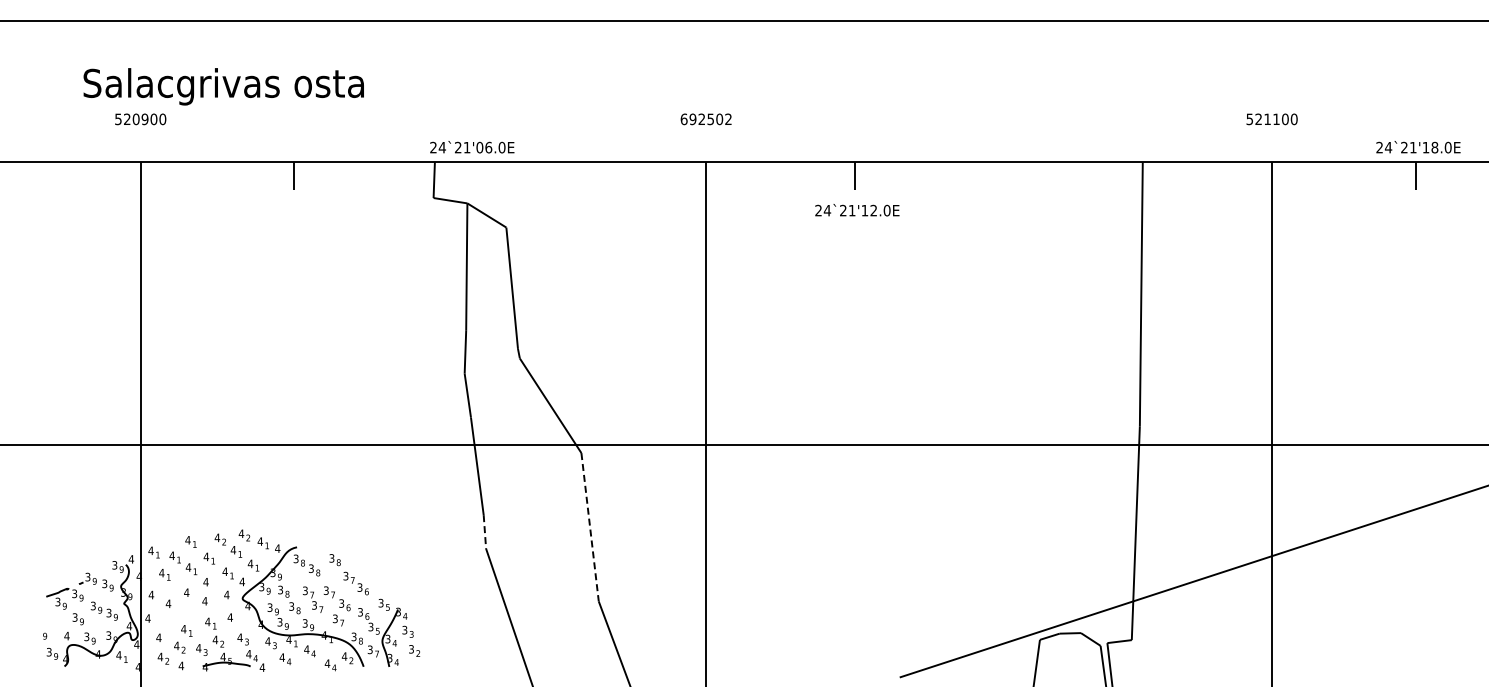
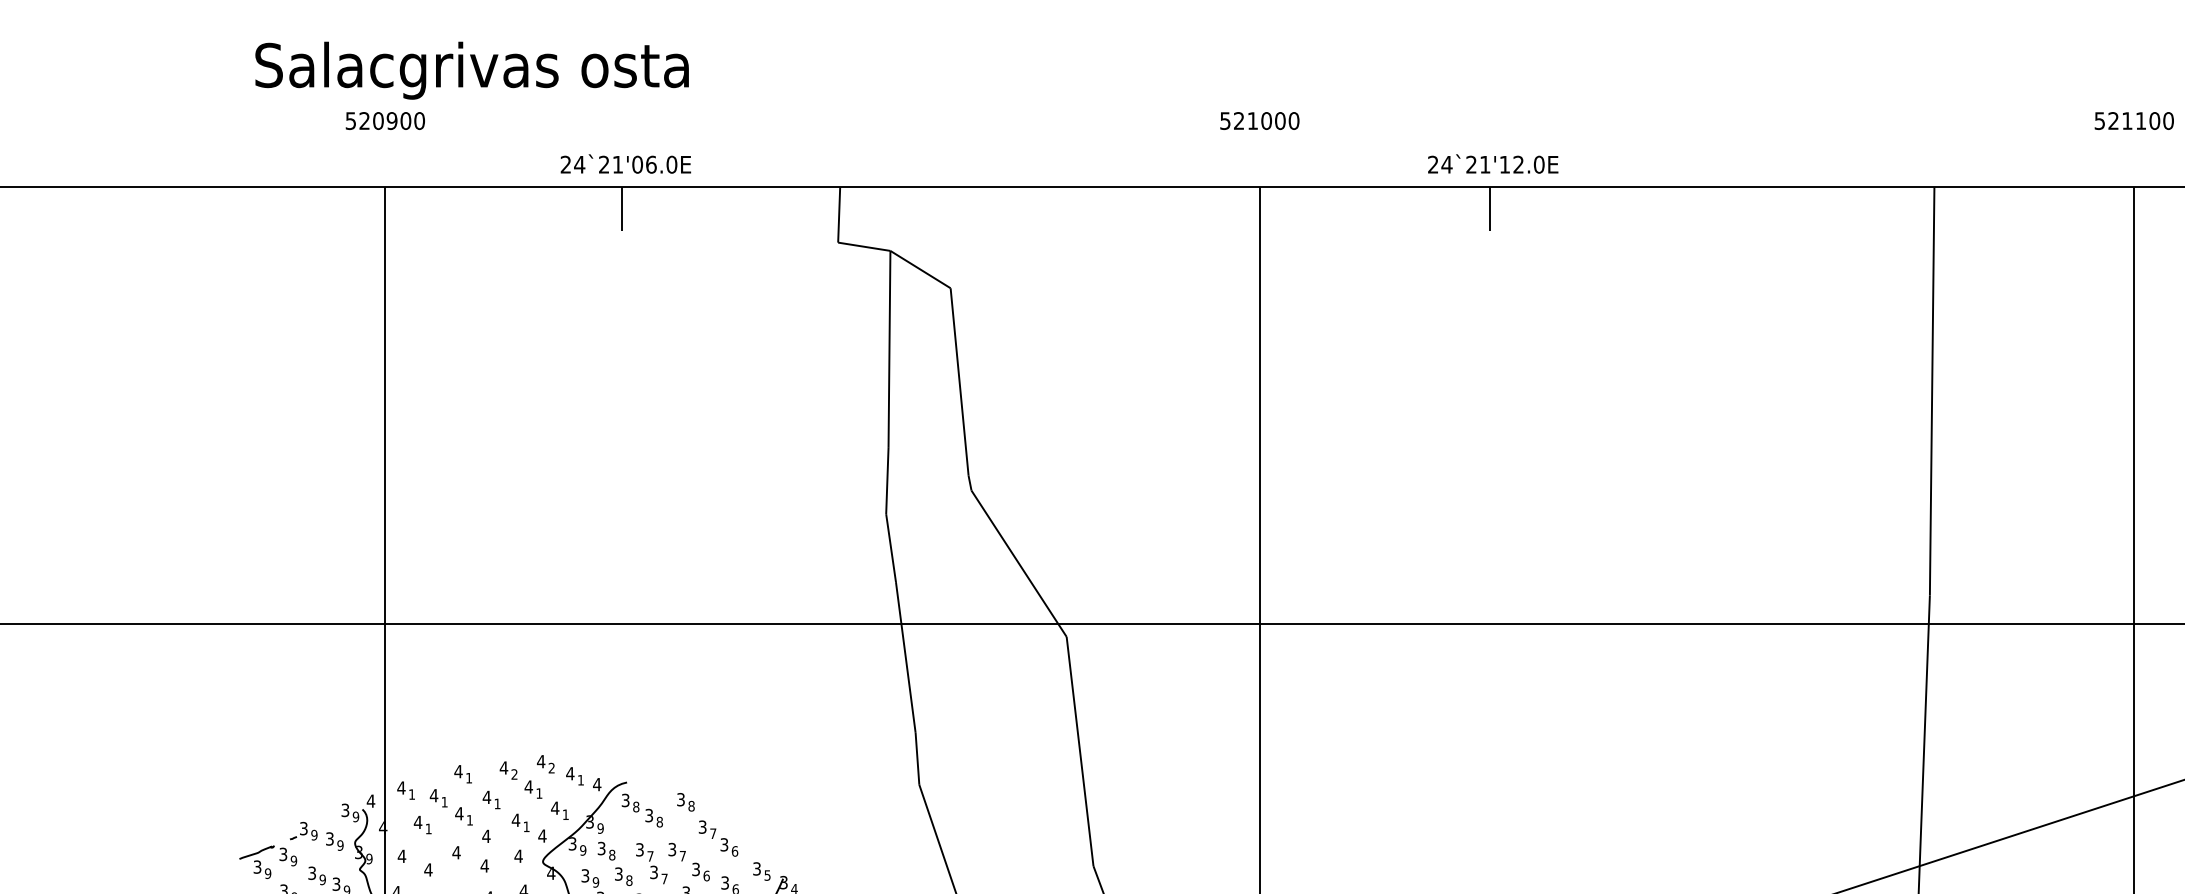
text: (223, 86) -> (471, 70), moved
text: (705, 119) -> (1258, 121), 692502 -> 521000
text: (472, 147) -> (626, 164), moved
text: (857, 210) -> (1493, 164), moved
line: (590, 527) -> (1080, 751), dashed -> solid
line: (484, 531) -> (916, 758), dashed -> solid

